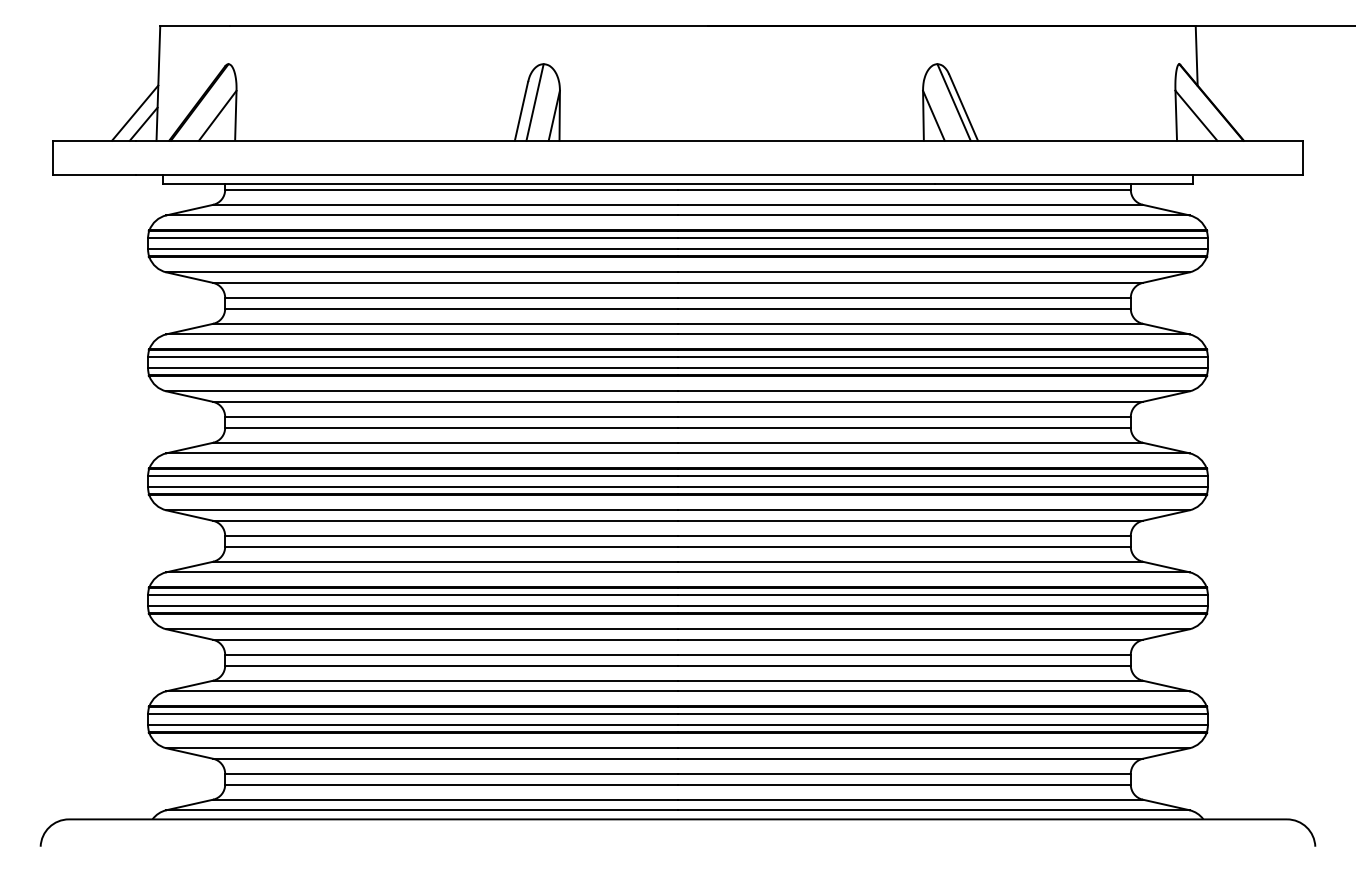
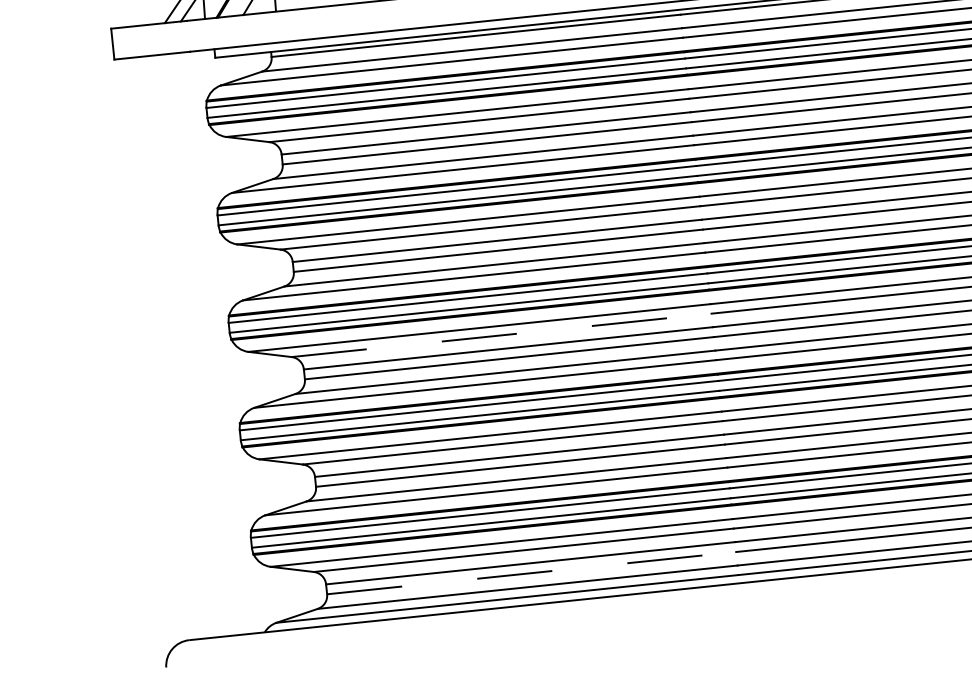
line: (446, 520) -> (502, 334), solid -> dashed
line: (452, 784) -> (532, 572), solid -> dashed

